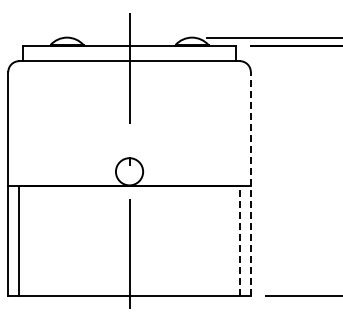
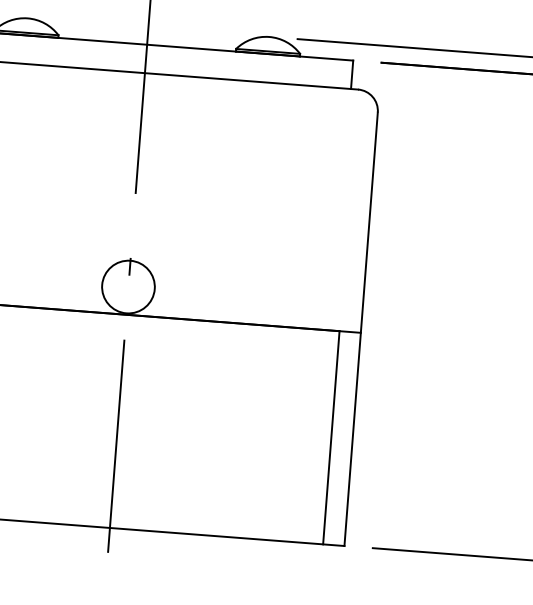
line: (250, 183) -> (360, 327), dashed -> solid
line: (239, 240) -> (330, 436), dashed -> solid

